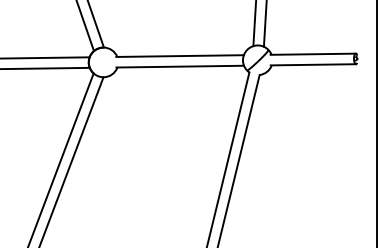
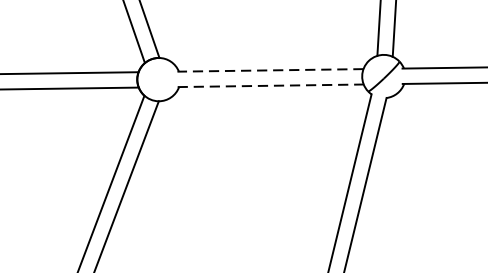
line: (180, 56) -> (271, 71), solid -> dashed
line: (180, 66) -> (271, 85), solid -> dashed

